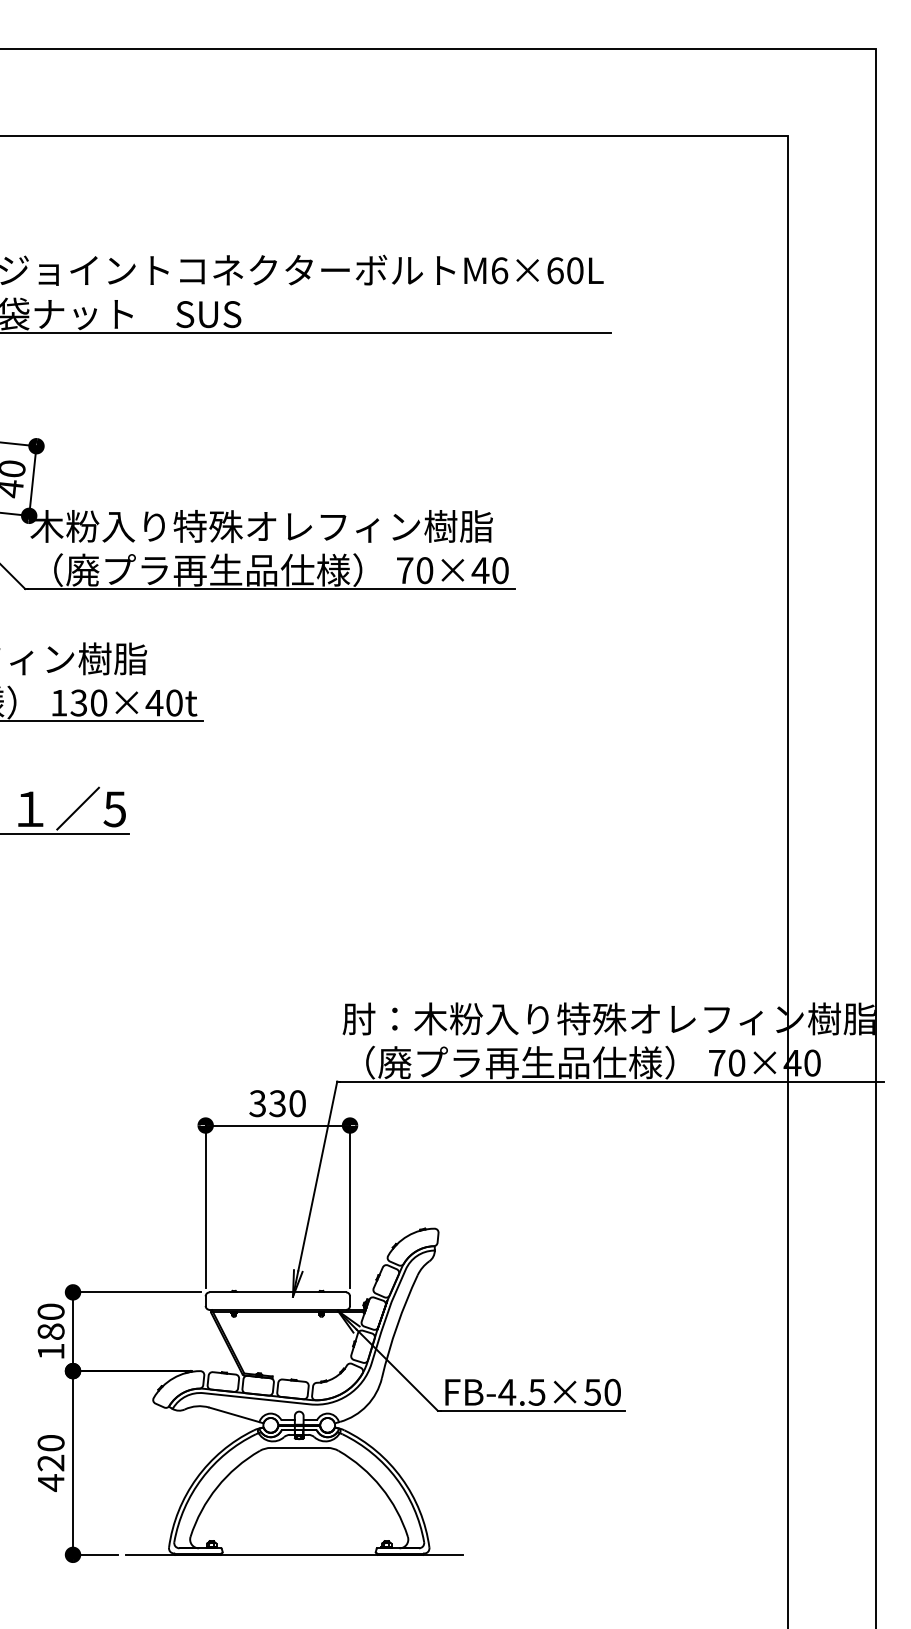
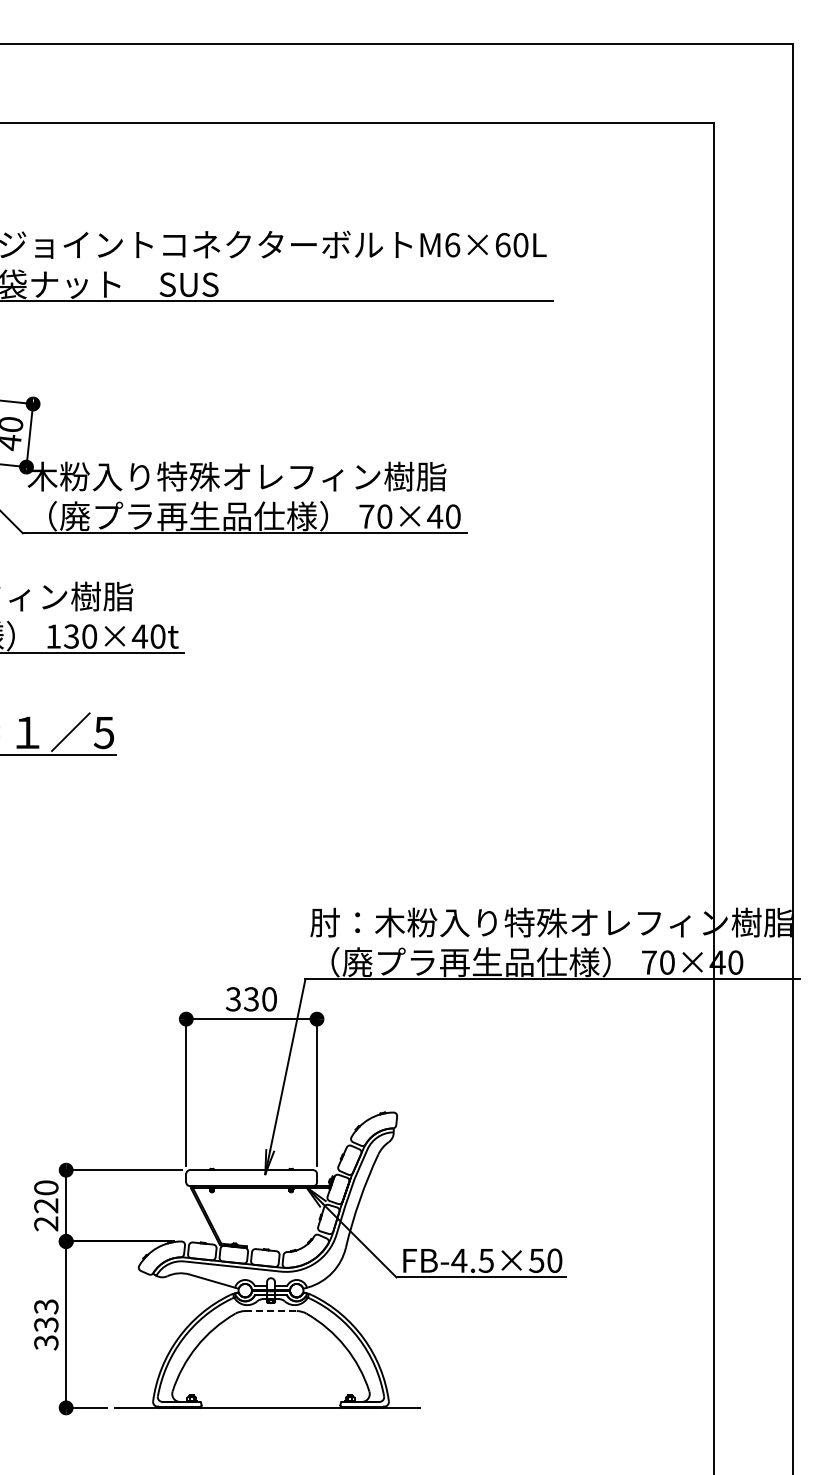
text: (51, 1341) -> (46, 1214), 180 -> 220
line: (299, 1448) -> (271, 1311), solid -> dashed
text: (51, 1462) -> (46, 1324), 420 -> 333

